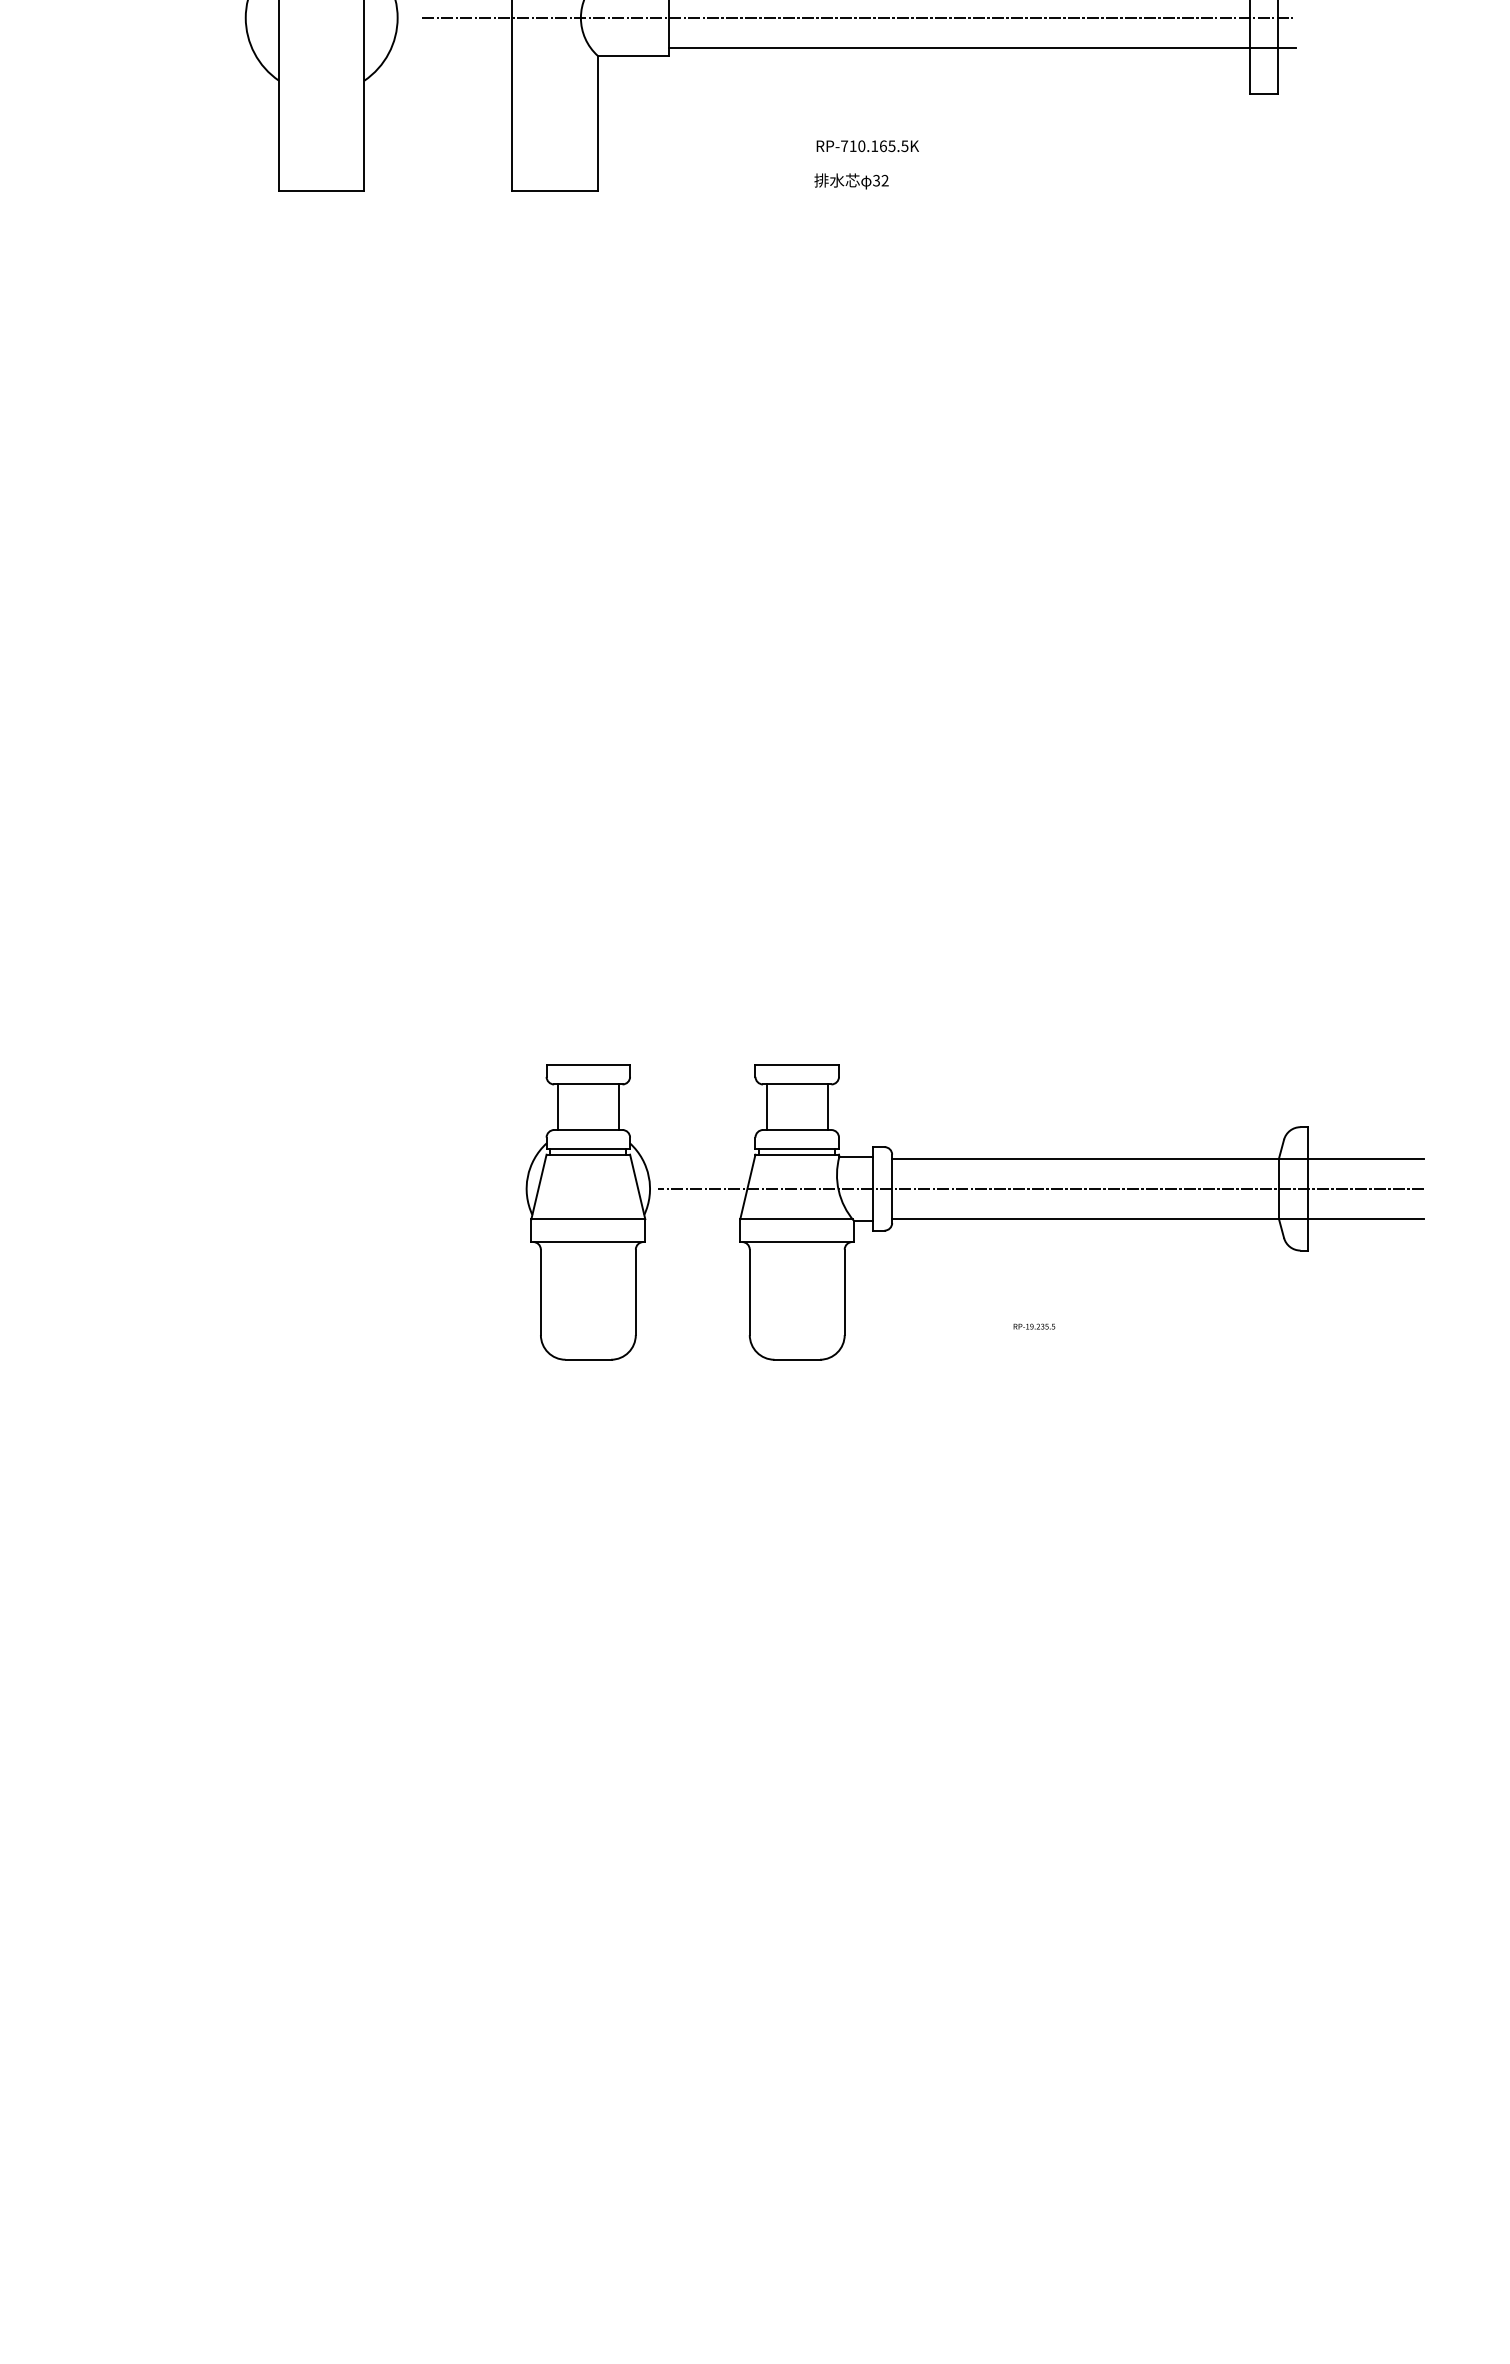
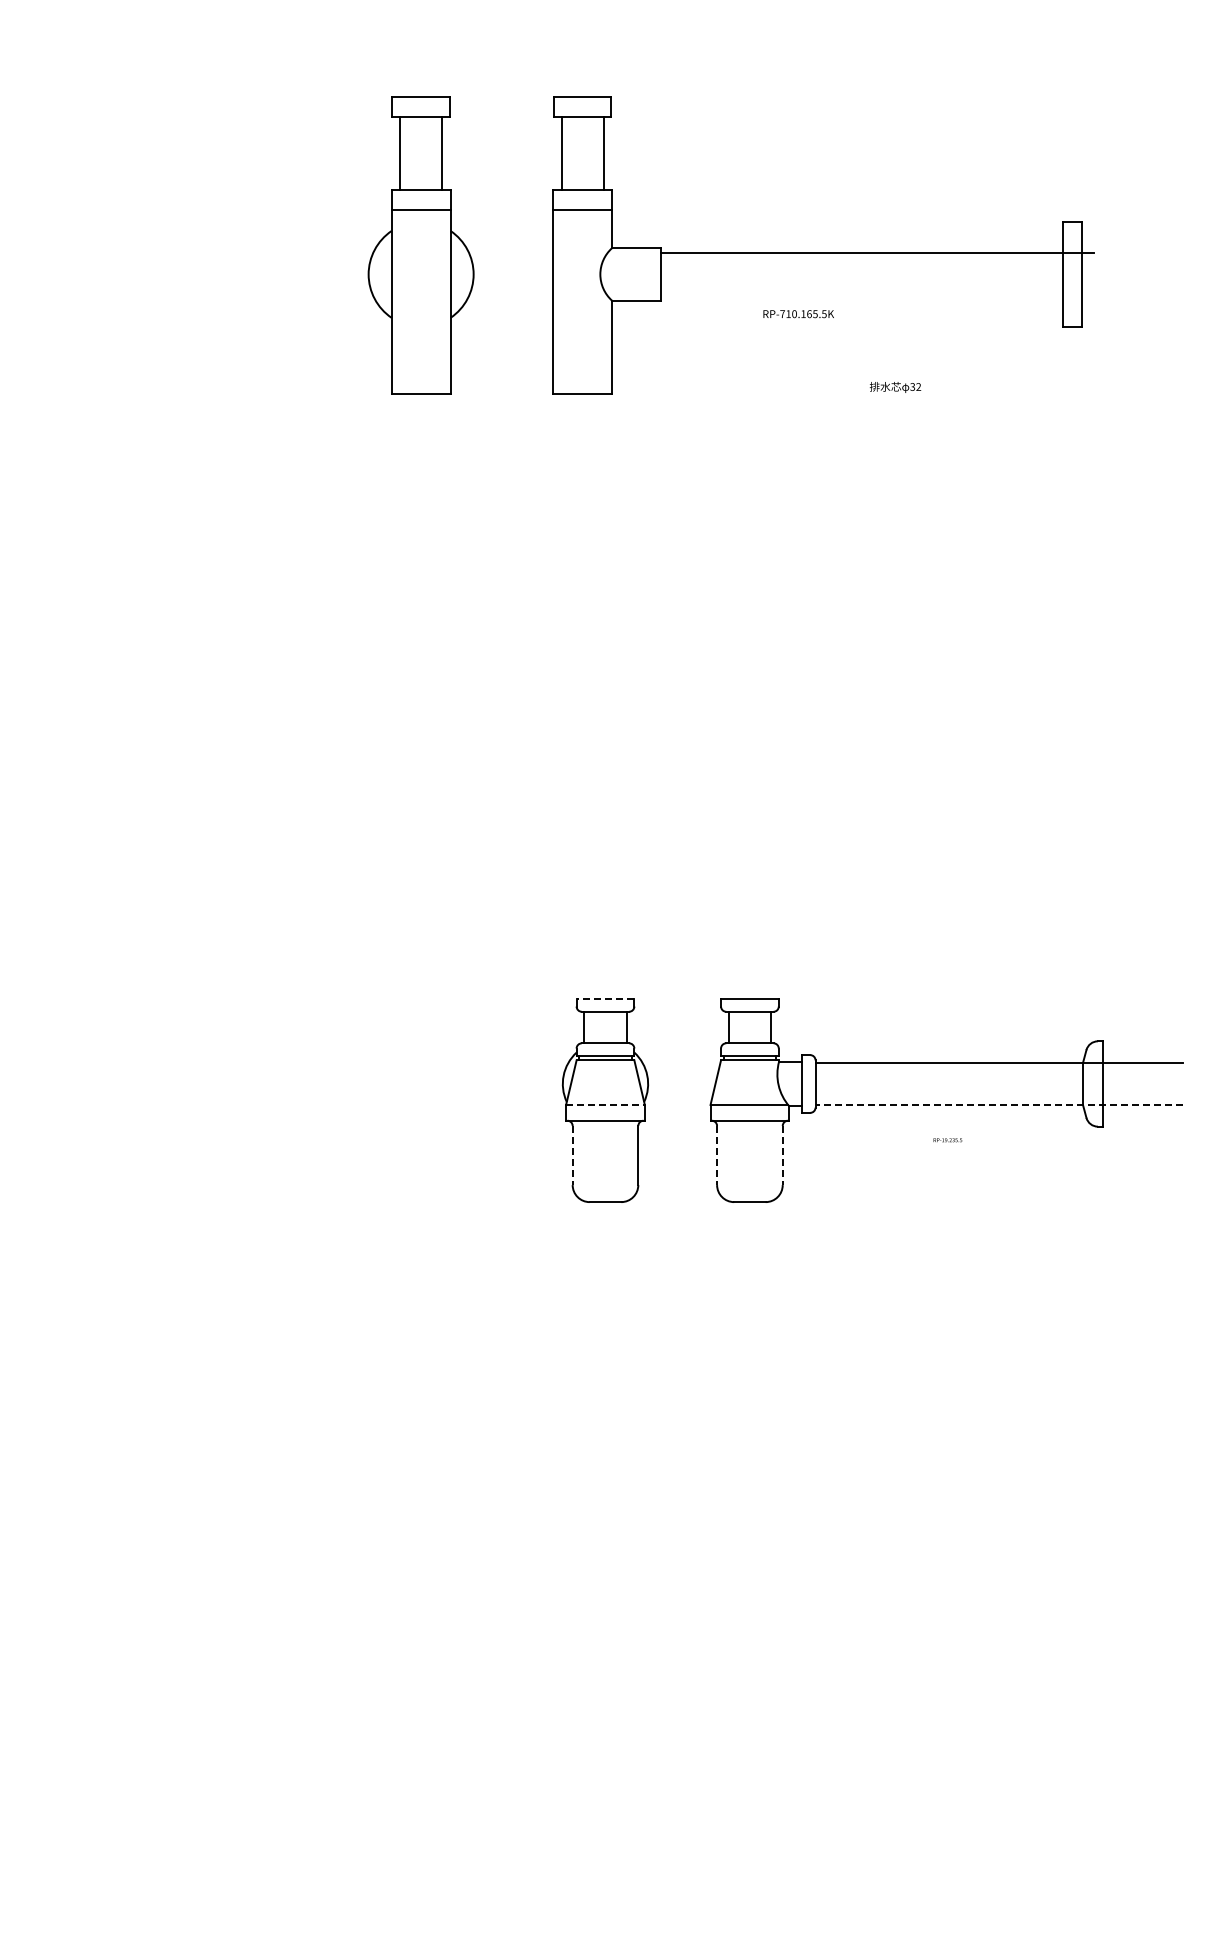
line: (858, 18) -> (792, 274), removed
line: (981, 48) -> (877, 295), removed
text: (867, 146) -> (798, 314), moved
text: (851, 181) -> (895, 387), moved
line: (588, 1065) -> (605, 998), solid -> dashed
line: (1041, 1188) -> (918, 1083), removed
line: (588, 1219) -> (605, 1105), solid -> dashed
line: (1158, 1219) -> (999, 1105), solid -> dashed
line: (540, 1292) -> (572, 1155), solid -> dashed
line: (750, 1292) -> (717, 1155), solid -> dashed
line: (844, 1292) -> (782, 1155), solid -> dashed
text: (1033, 1327) -> (947, 1140), moved

